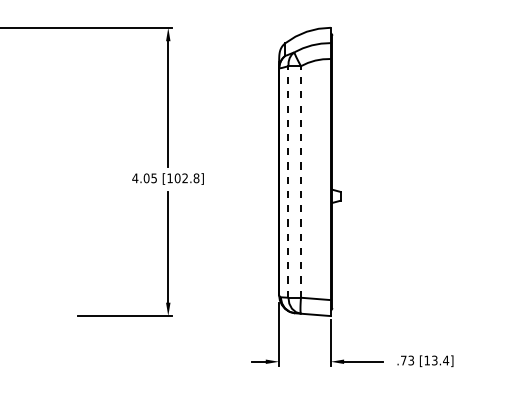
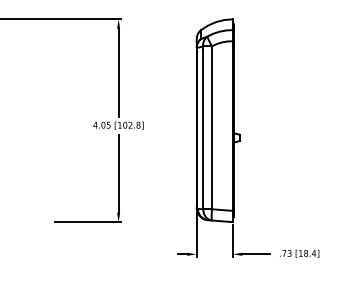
line: (288, 181) -> (203, 127), dashed -> solid
line: (300, 181) -> (211, 127), dashed -> solid
text: (434, 360) -> (305, 253), [13.4] -> [18.4]

